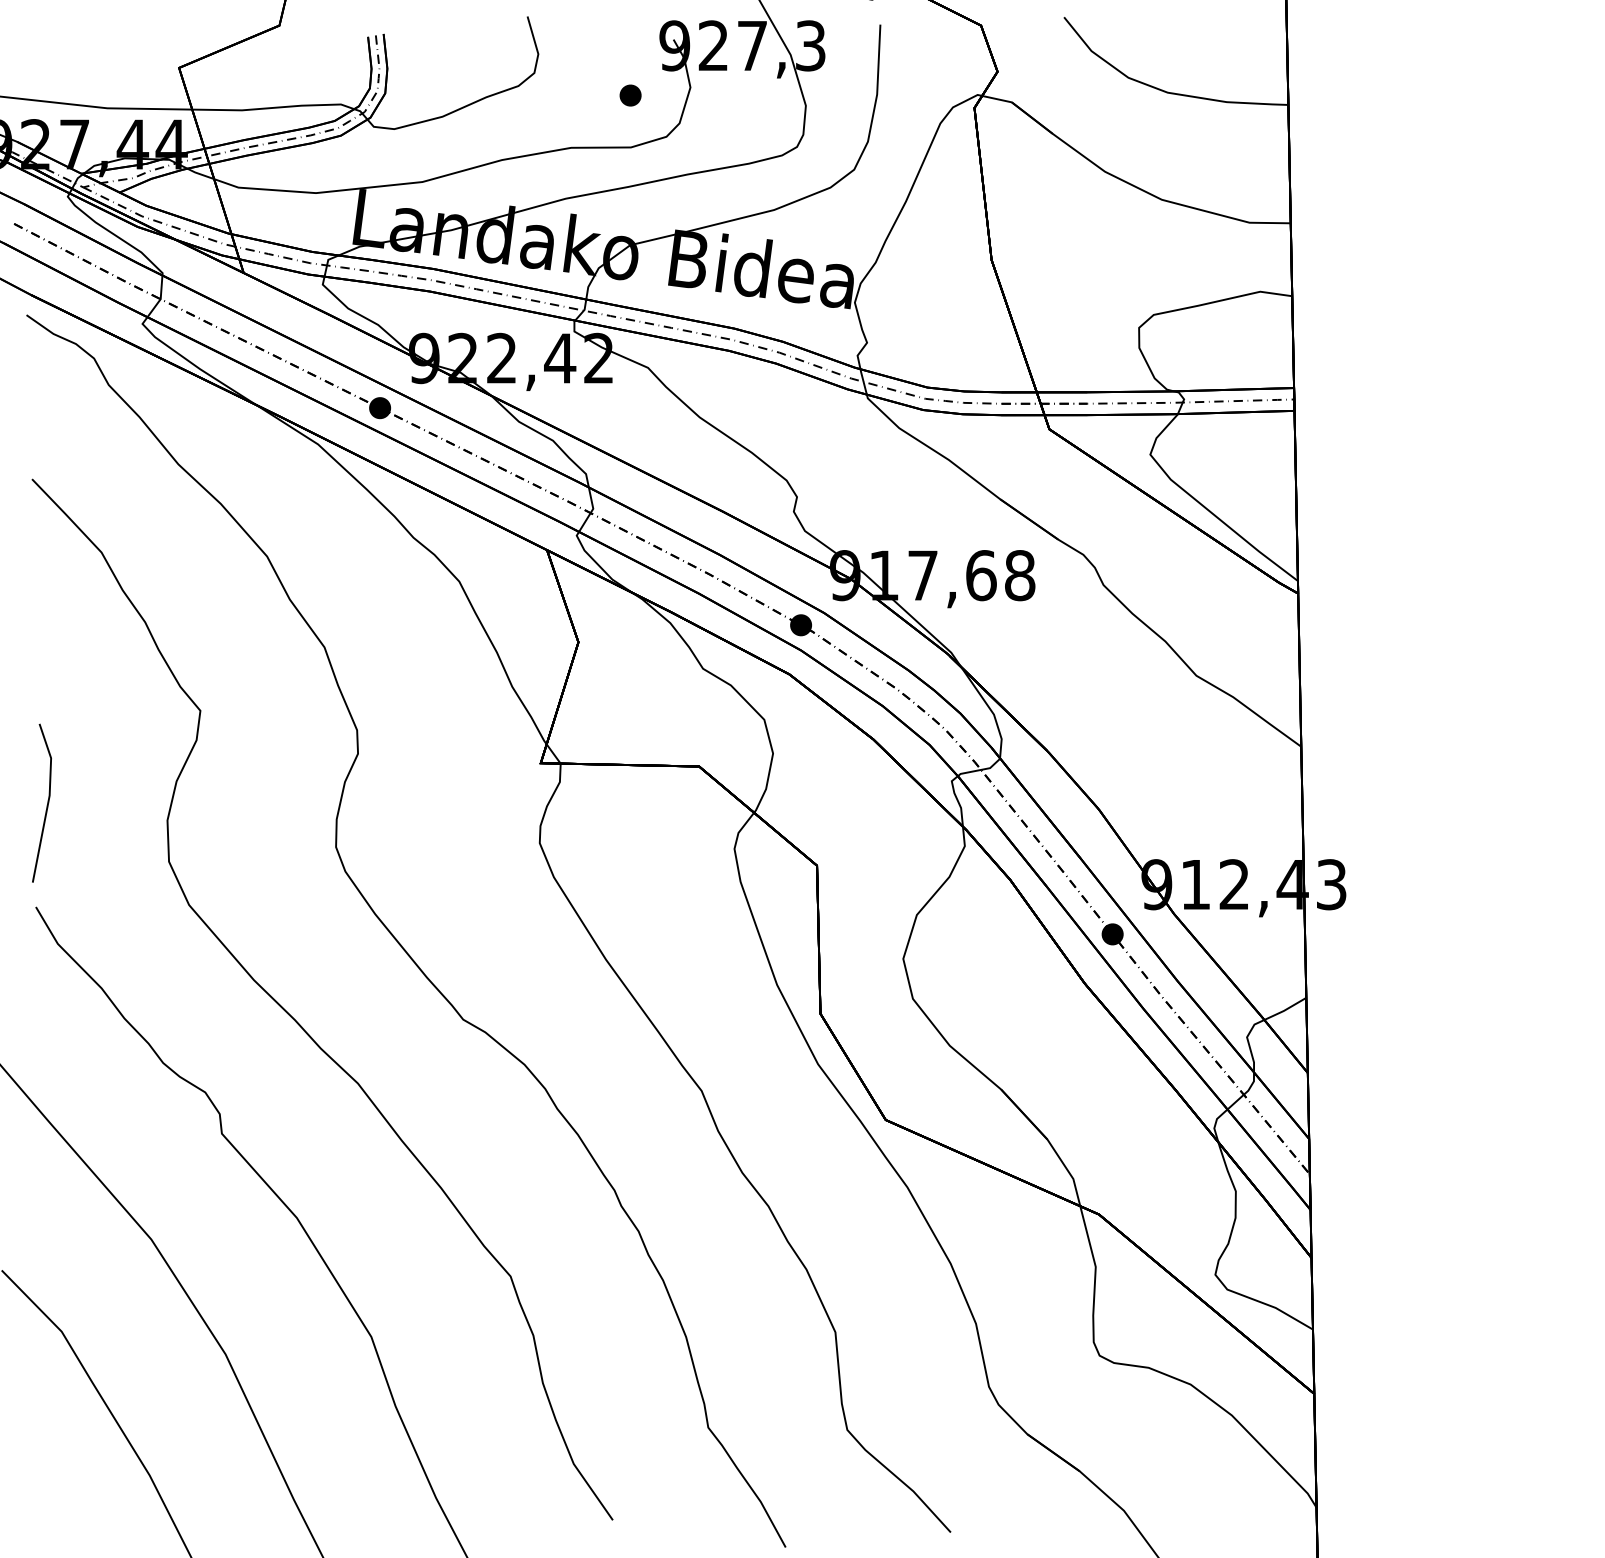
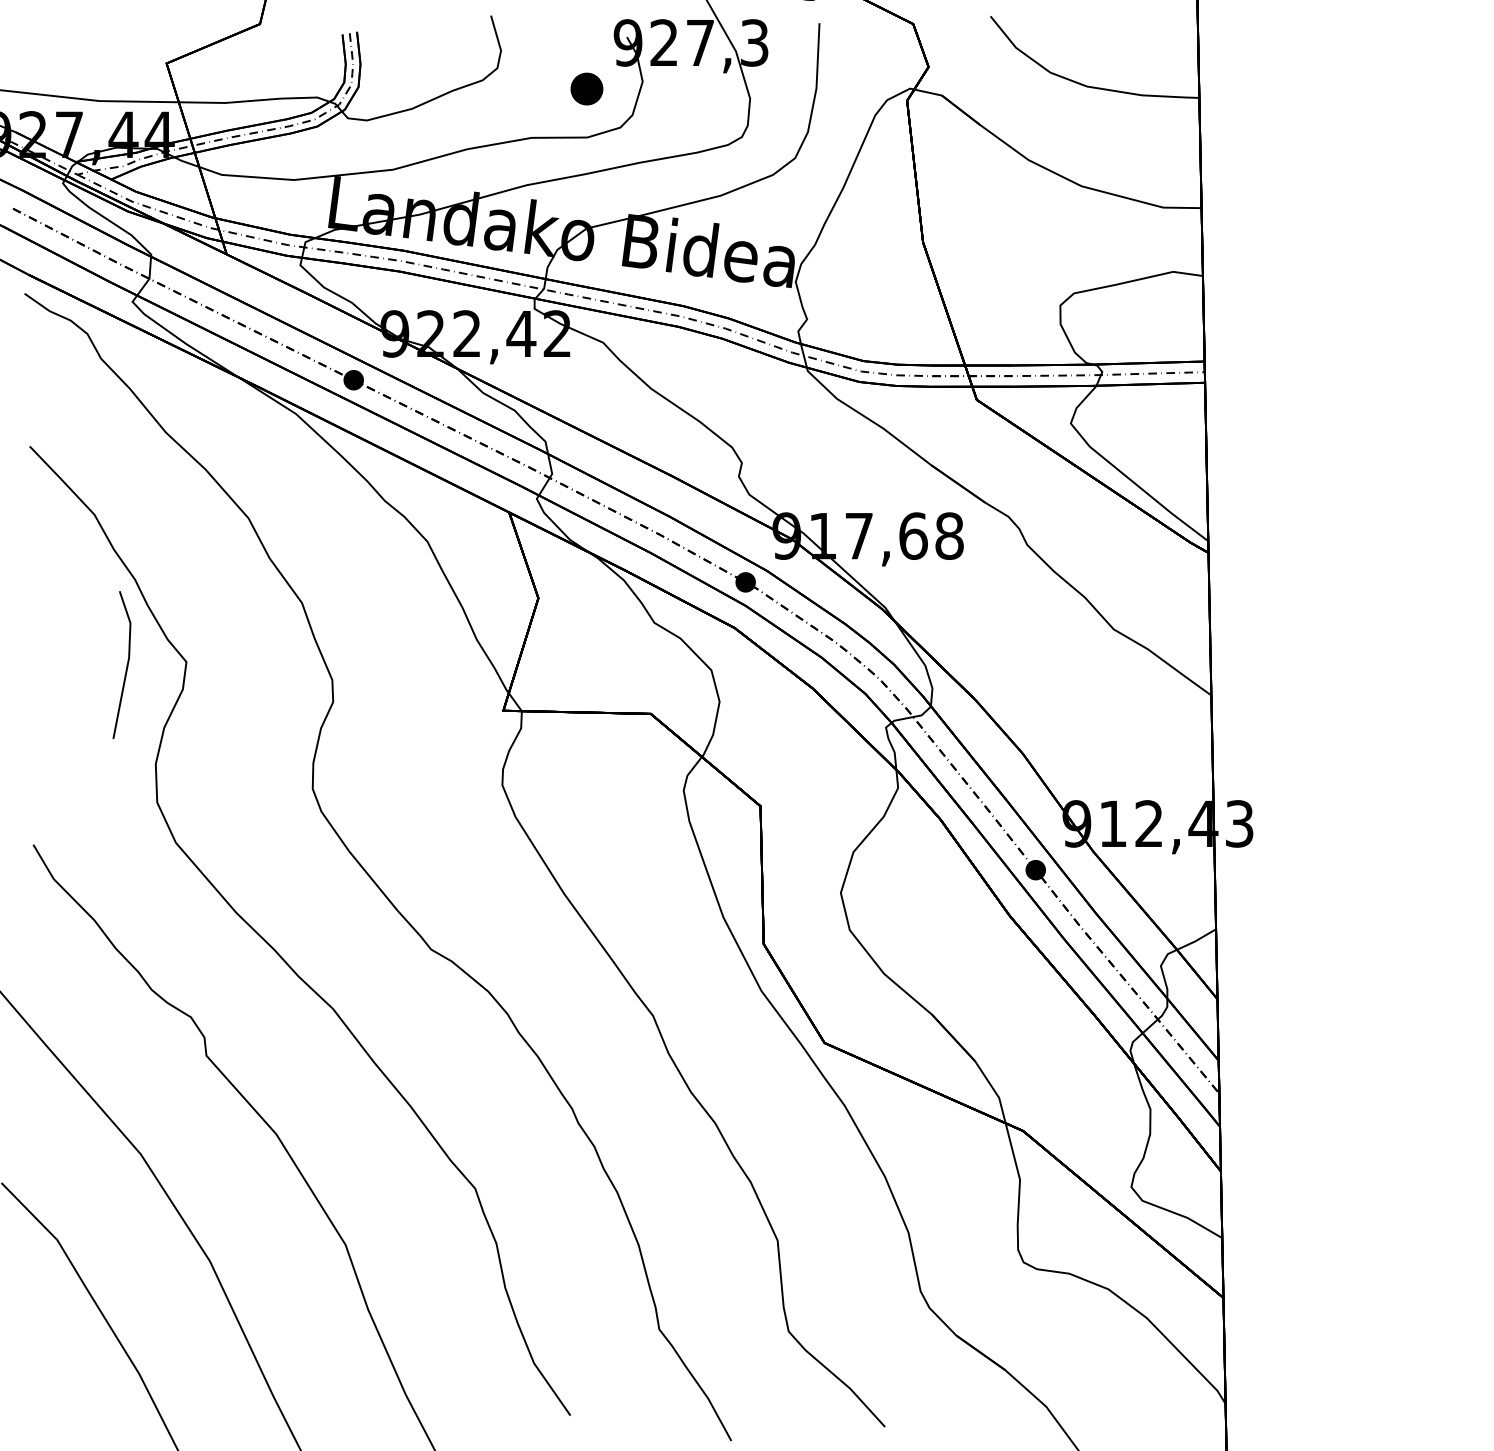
part: (630, 95) -> (586, 89), size x1.6
line: (46, 802) -> (126, 664), moved

